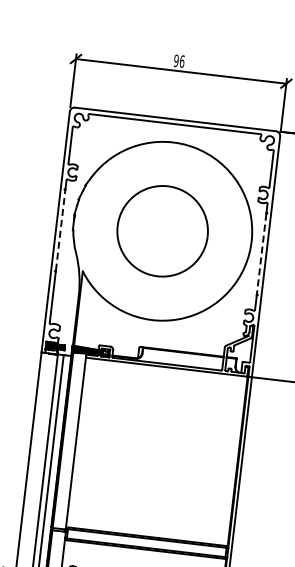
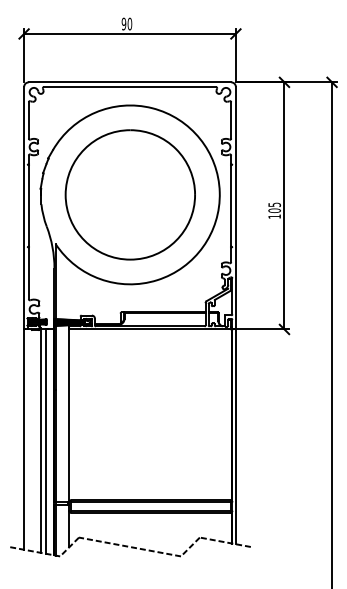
text: (182, 61) -> (130, 23), 96 -> 90
line: (60, 229) -> (28, 205), dashed -> solid
part: (161, 230) -> (129, 194), size x1.43
line: (261, 254) -> (231, 206), dashed -> solid

